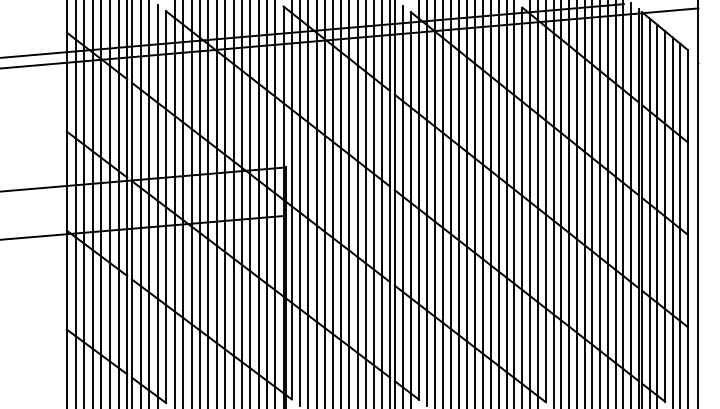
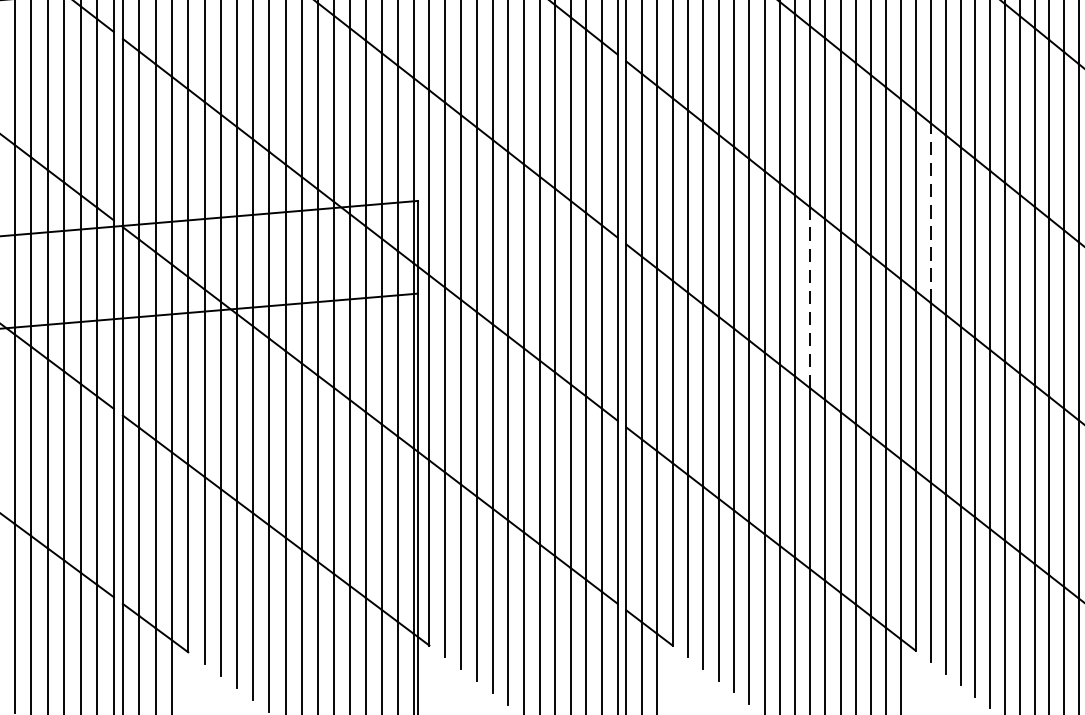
line: (553, 173) -> (930, 212), solid -> dashed
line: (490, 217) -> (809, 296), solid -> dashed

